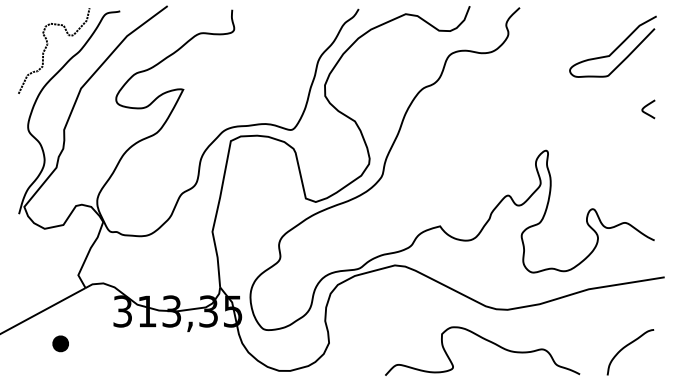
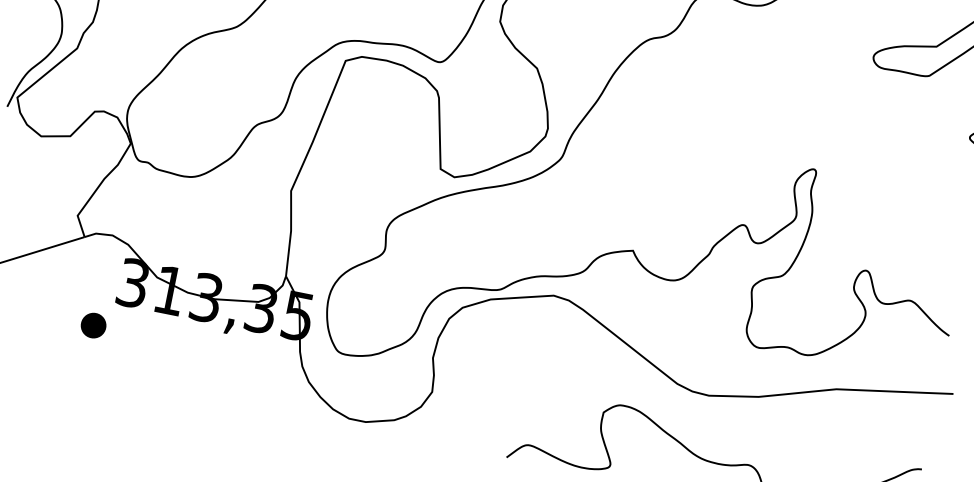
part: (60, 343) -> (93, 325), moved

